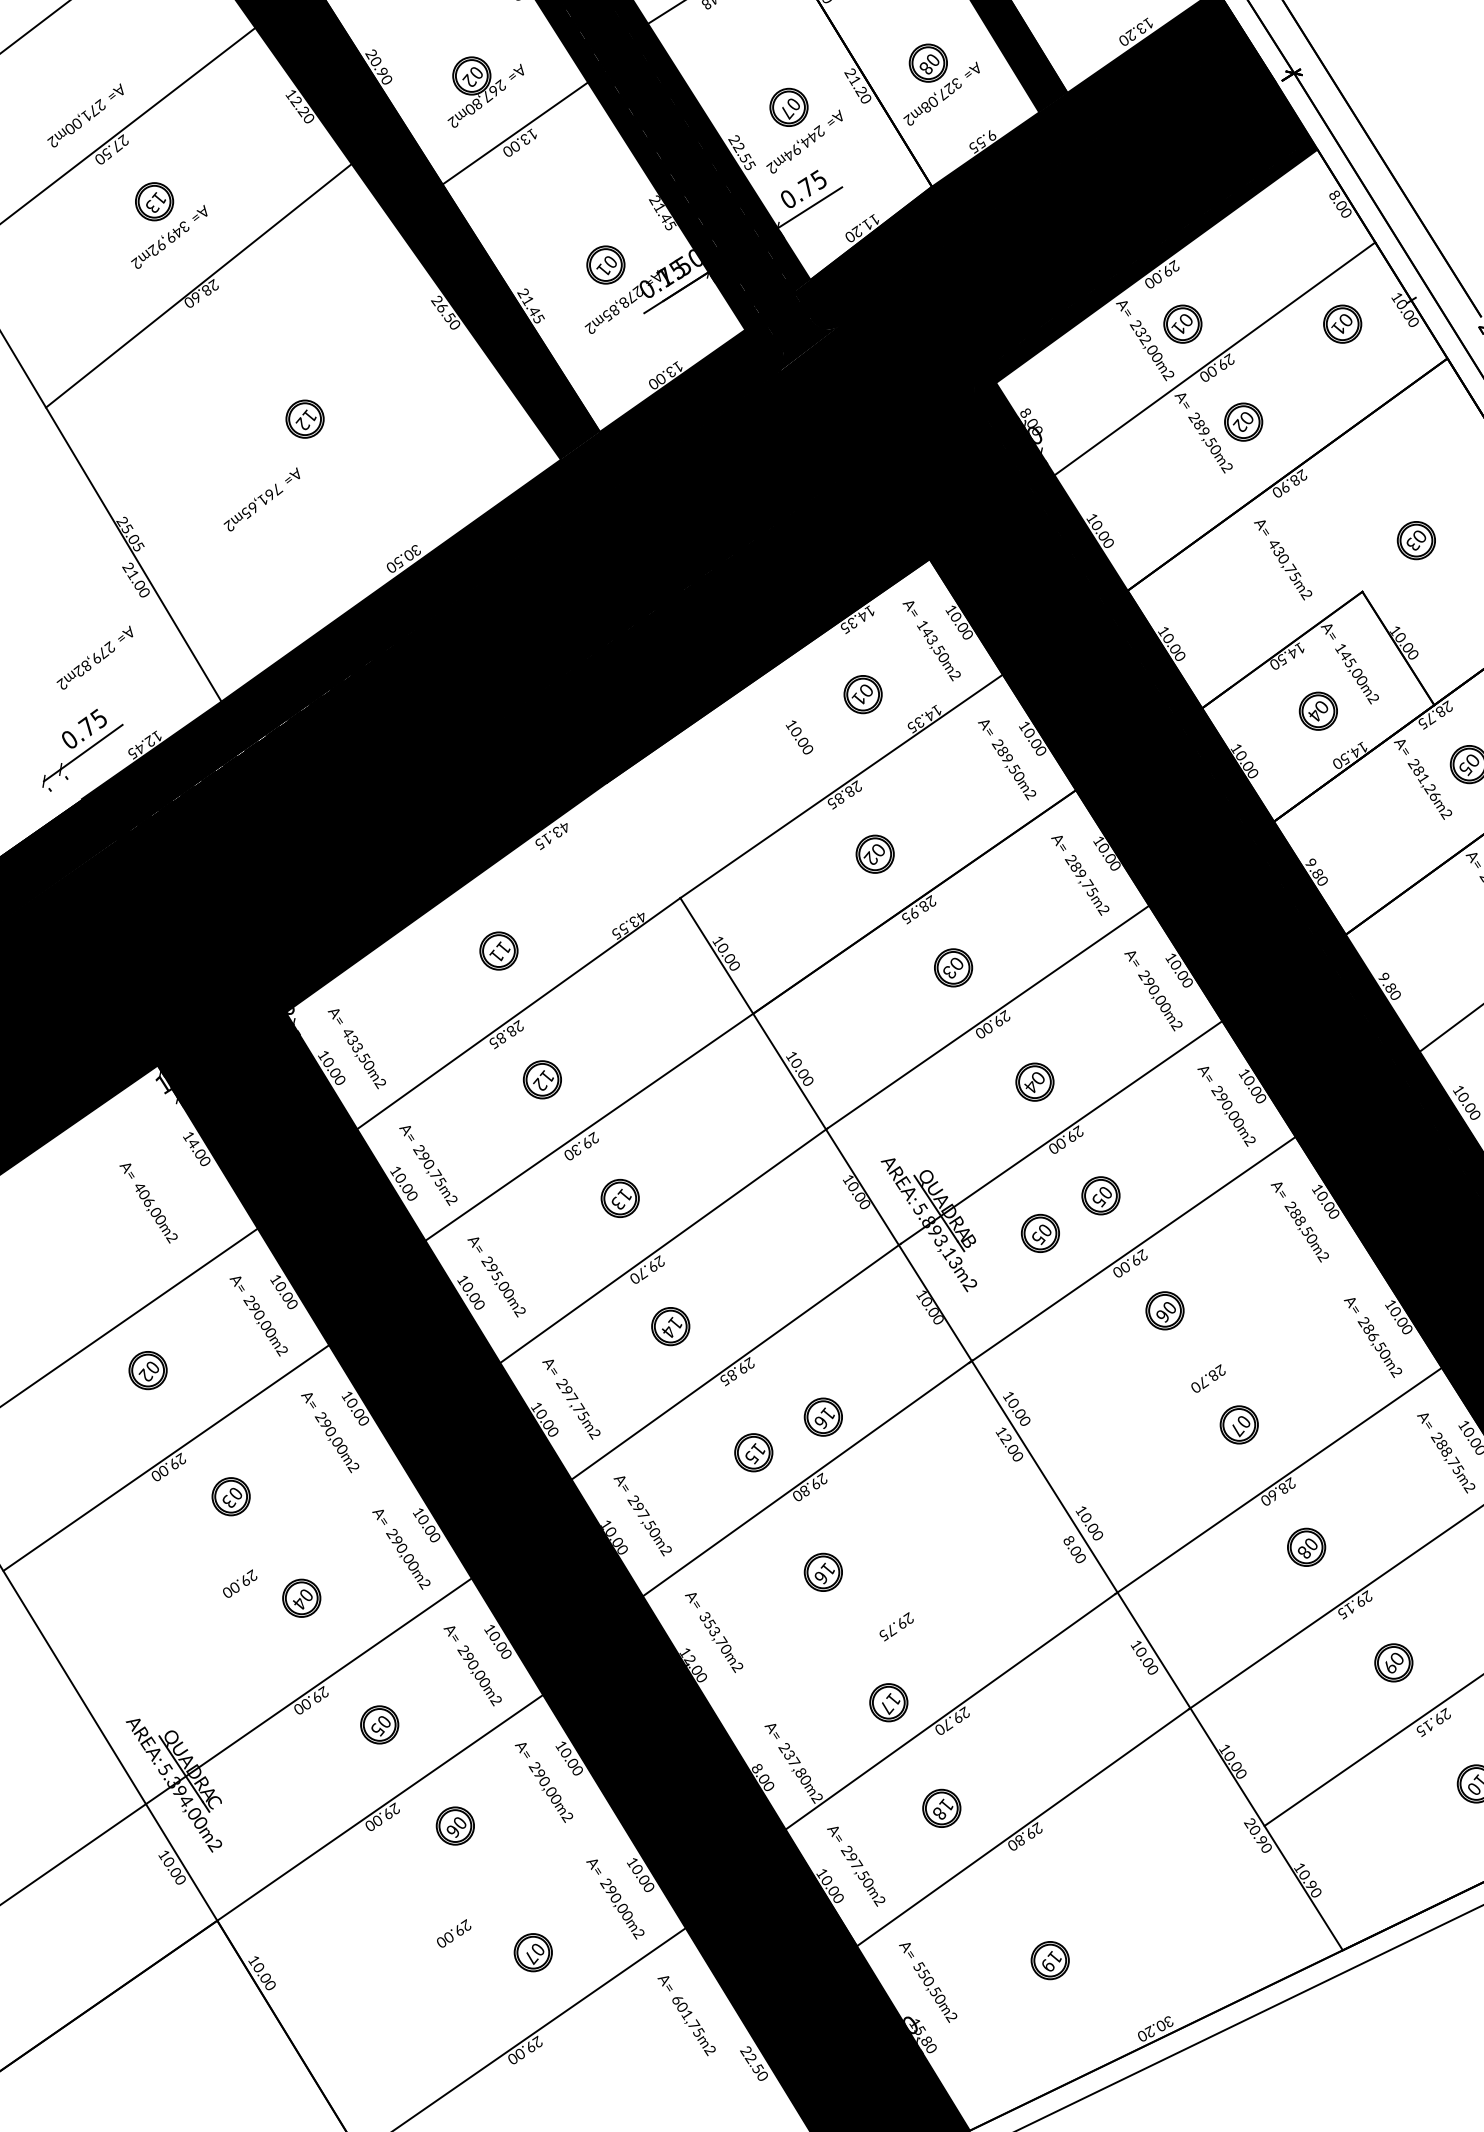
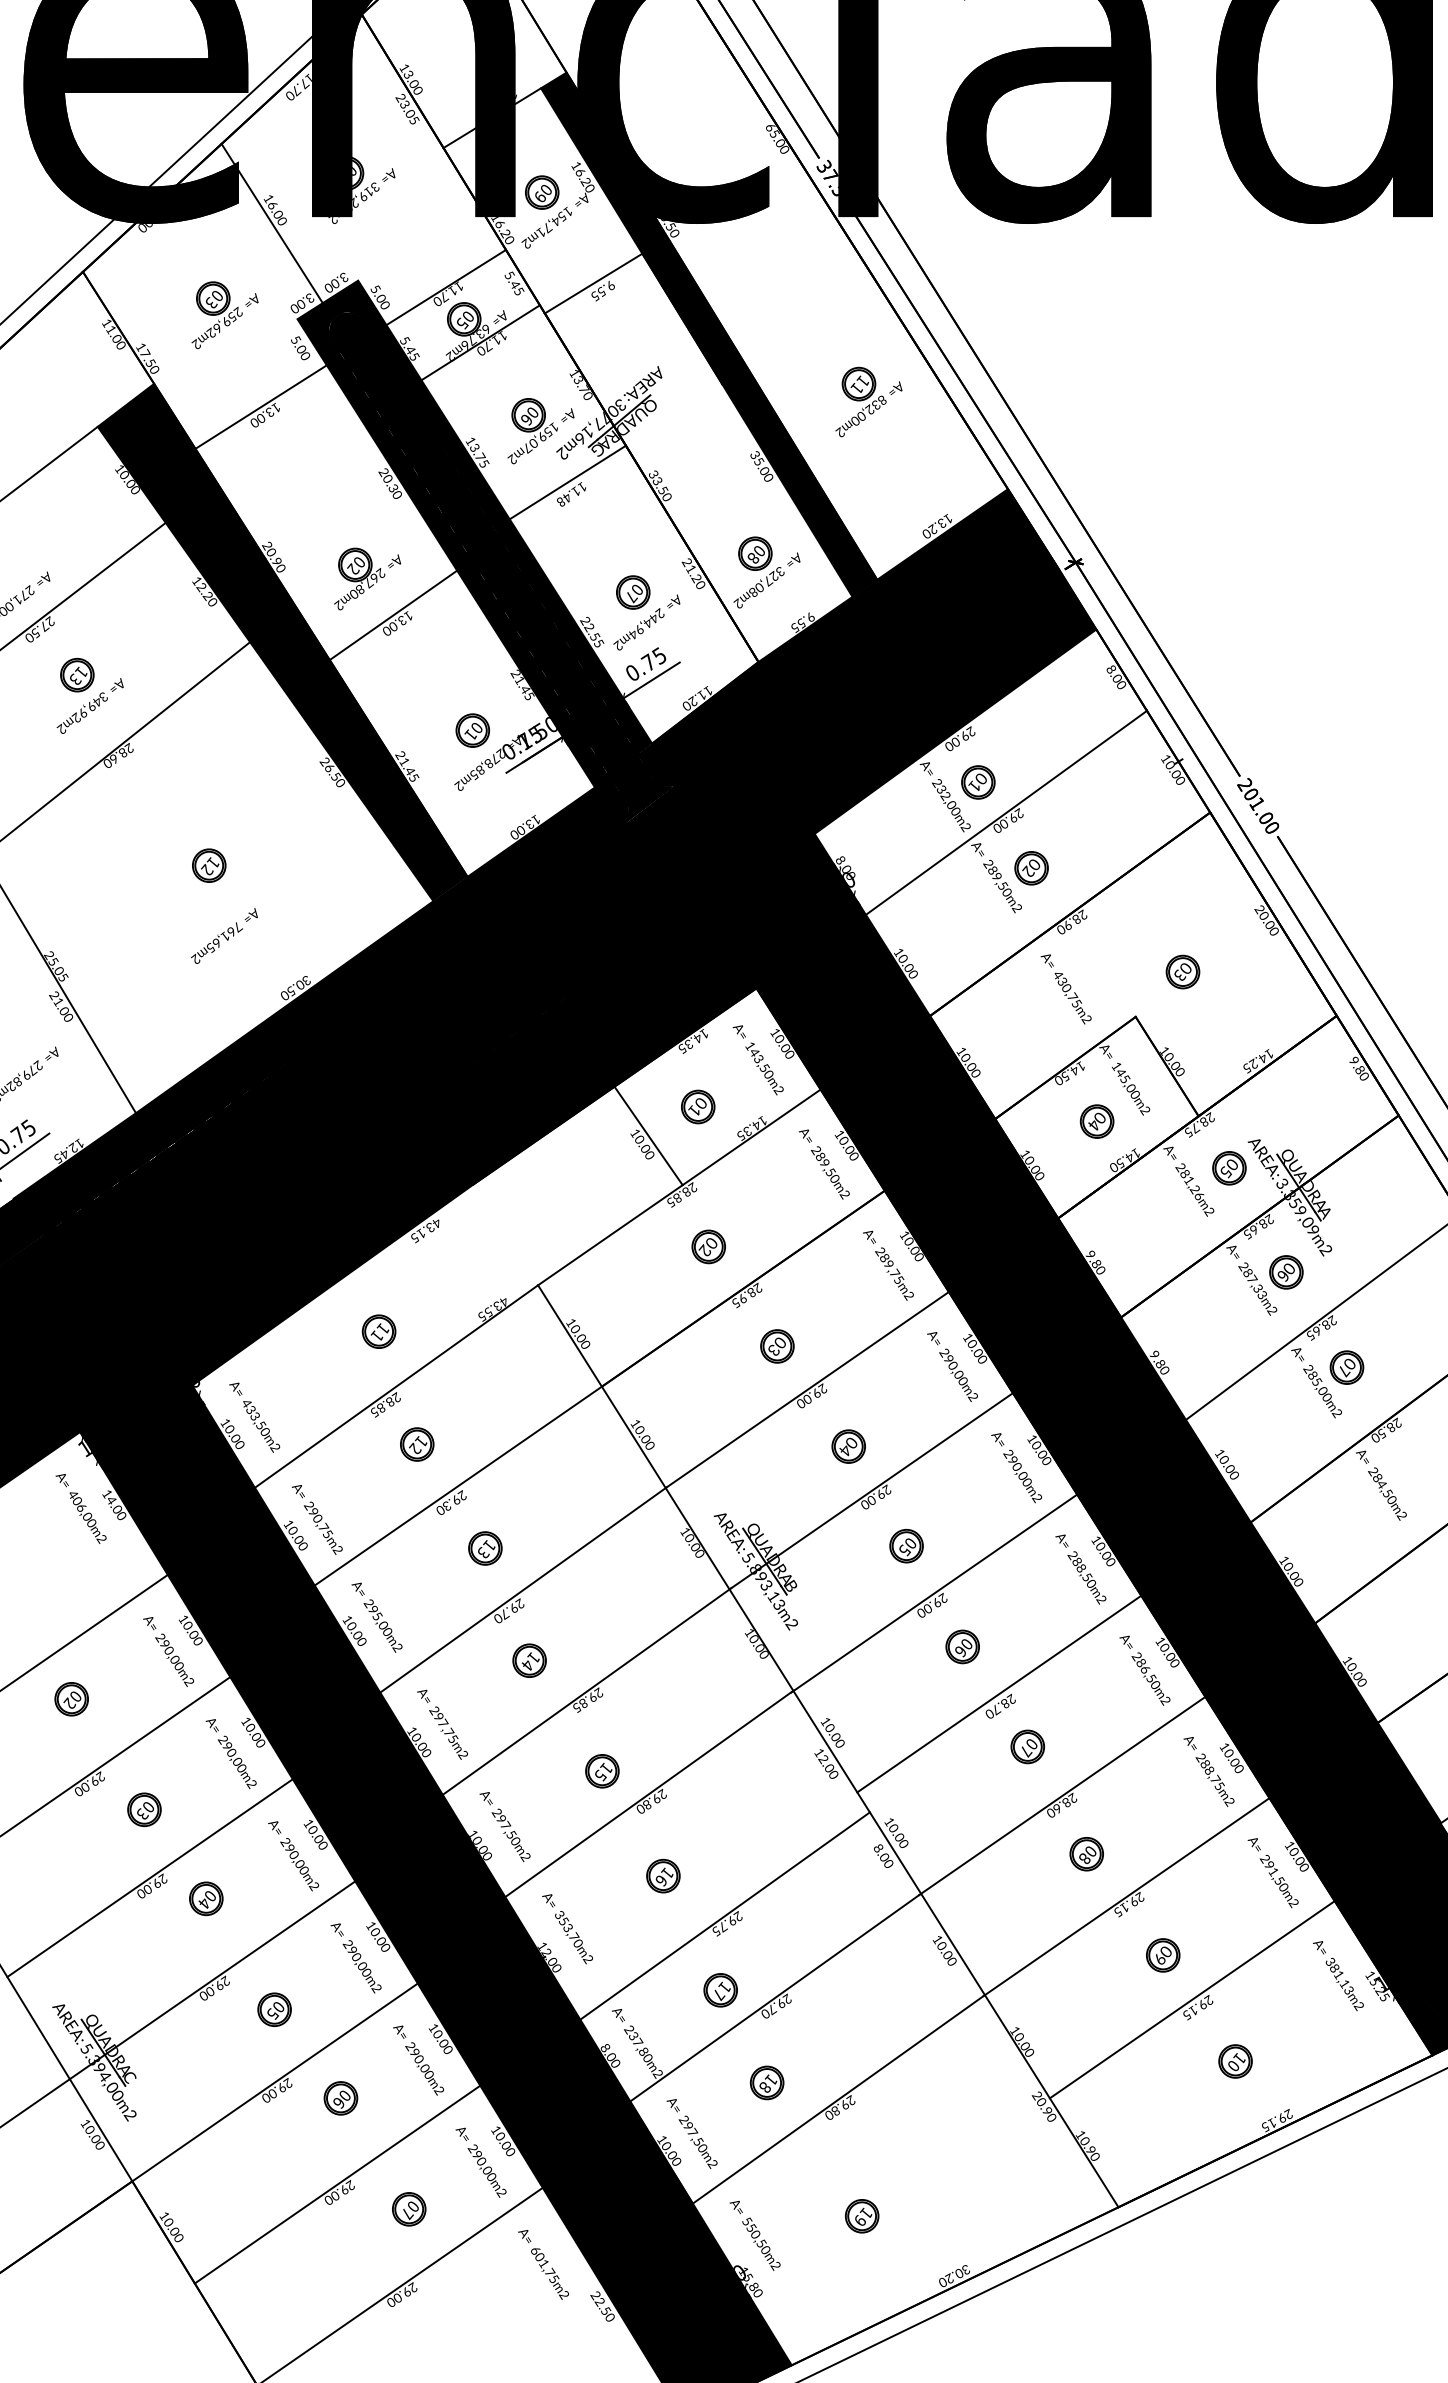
part: (1342, 324) -> (1118, 782), removed
text: (262, 498) -> (224, 935), moved
line: (806, 727) -> (648, 1135), added
text: (147, 1203) -> (80, 1508), moved
part: (1040, 1232) -> (853, 1578), removed
line: (1206, 1363) -> (999, 1693), added
part: (823, 1416) -> (663, 1739), removed
line: (236, 1575) -> (149, 1878), added
line: (893, 1617) -> (724, 1915), added
line: (451, 1924) -> (337, 2184), added

